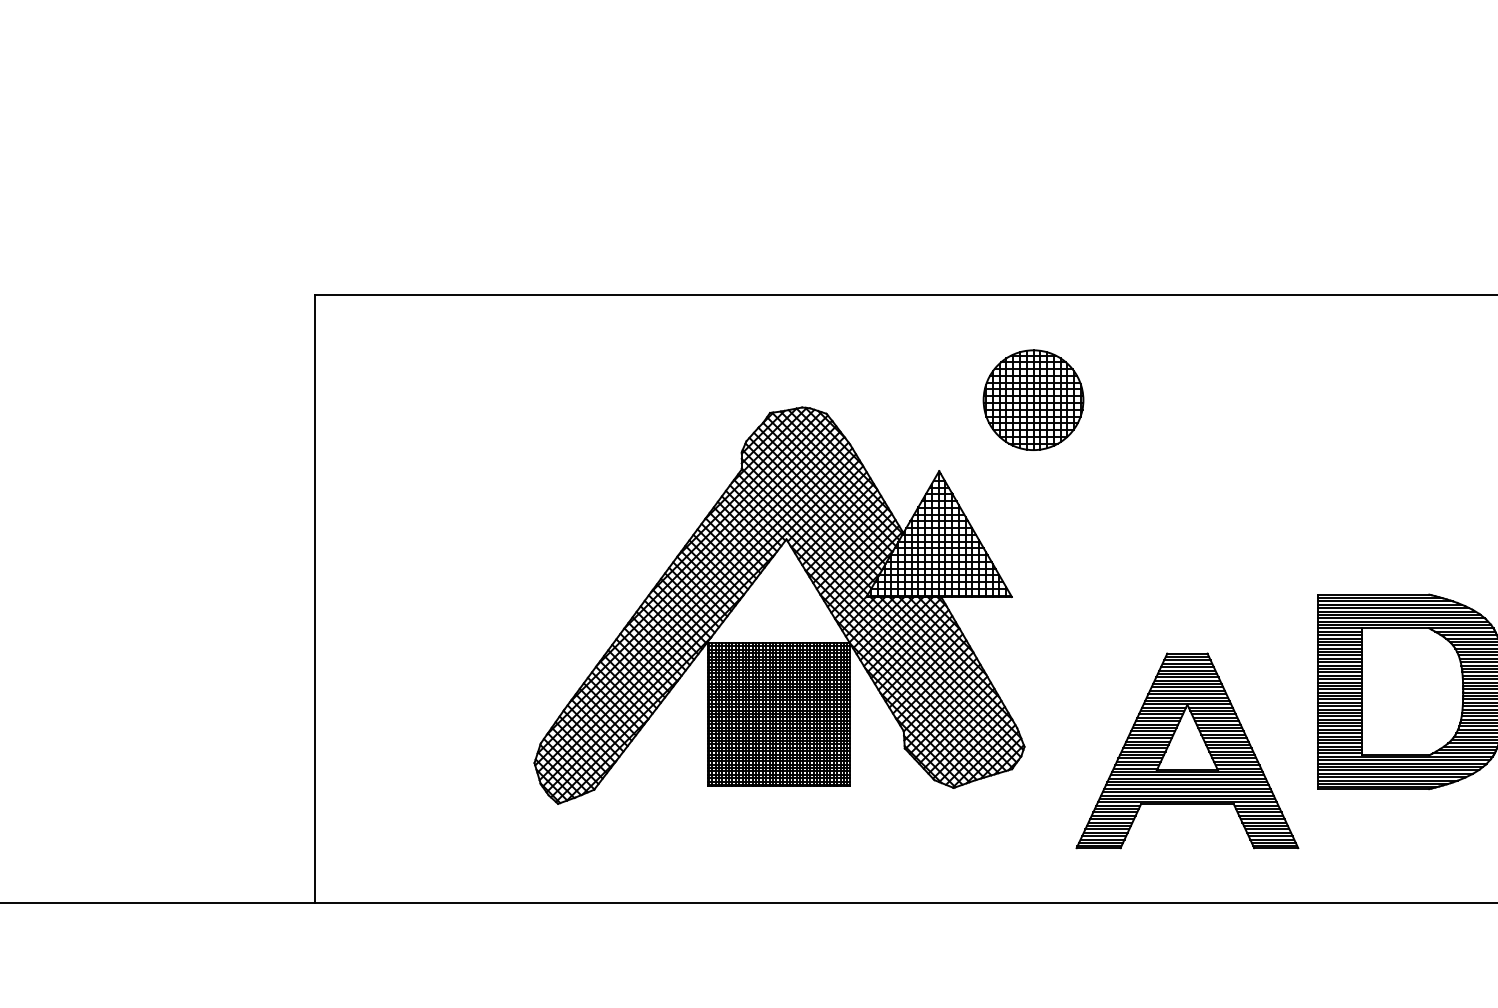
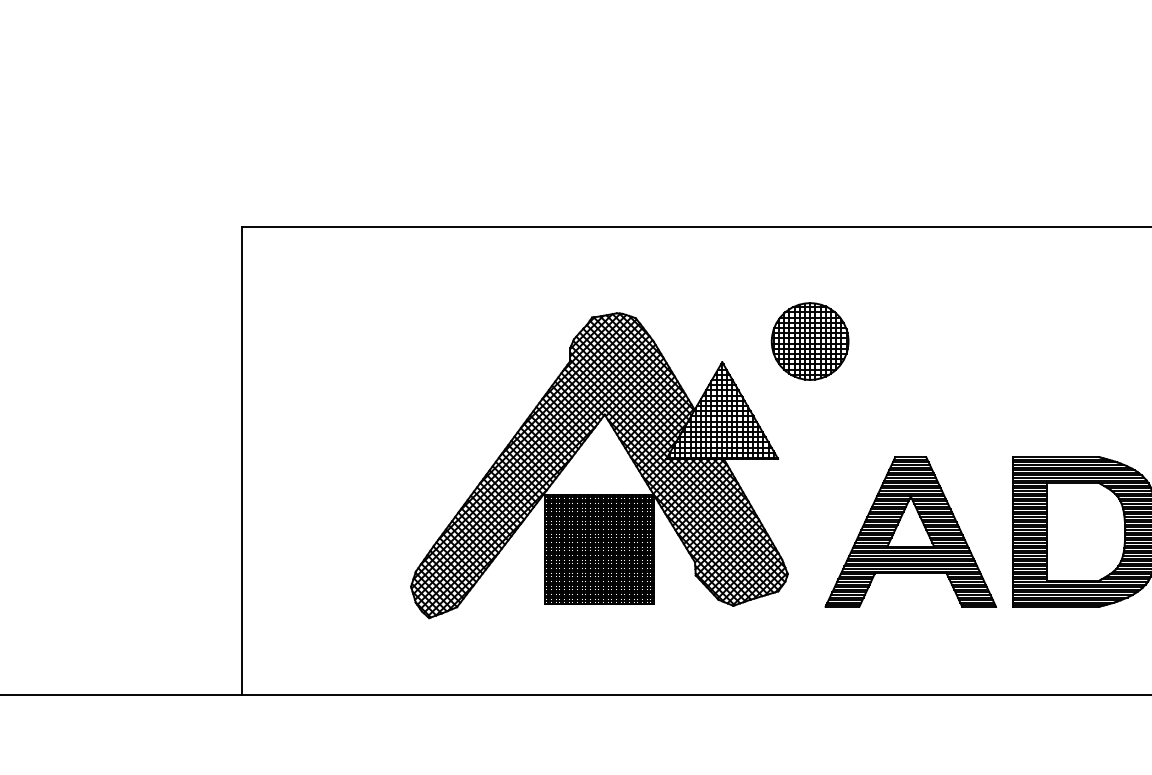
part: (1033, 399) -> (810, 340), moved
part: (1187, 750) -> (910, 531), moved

